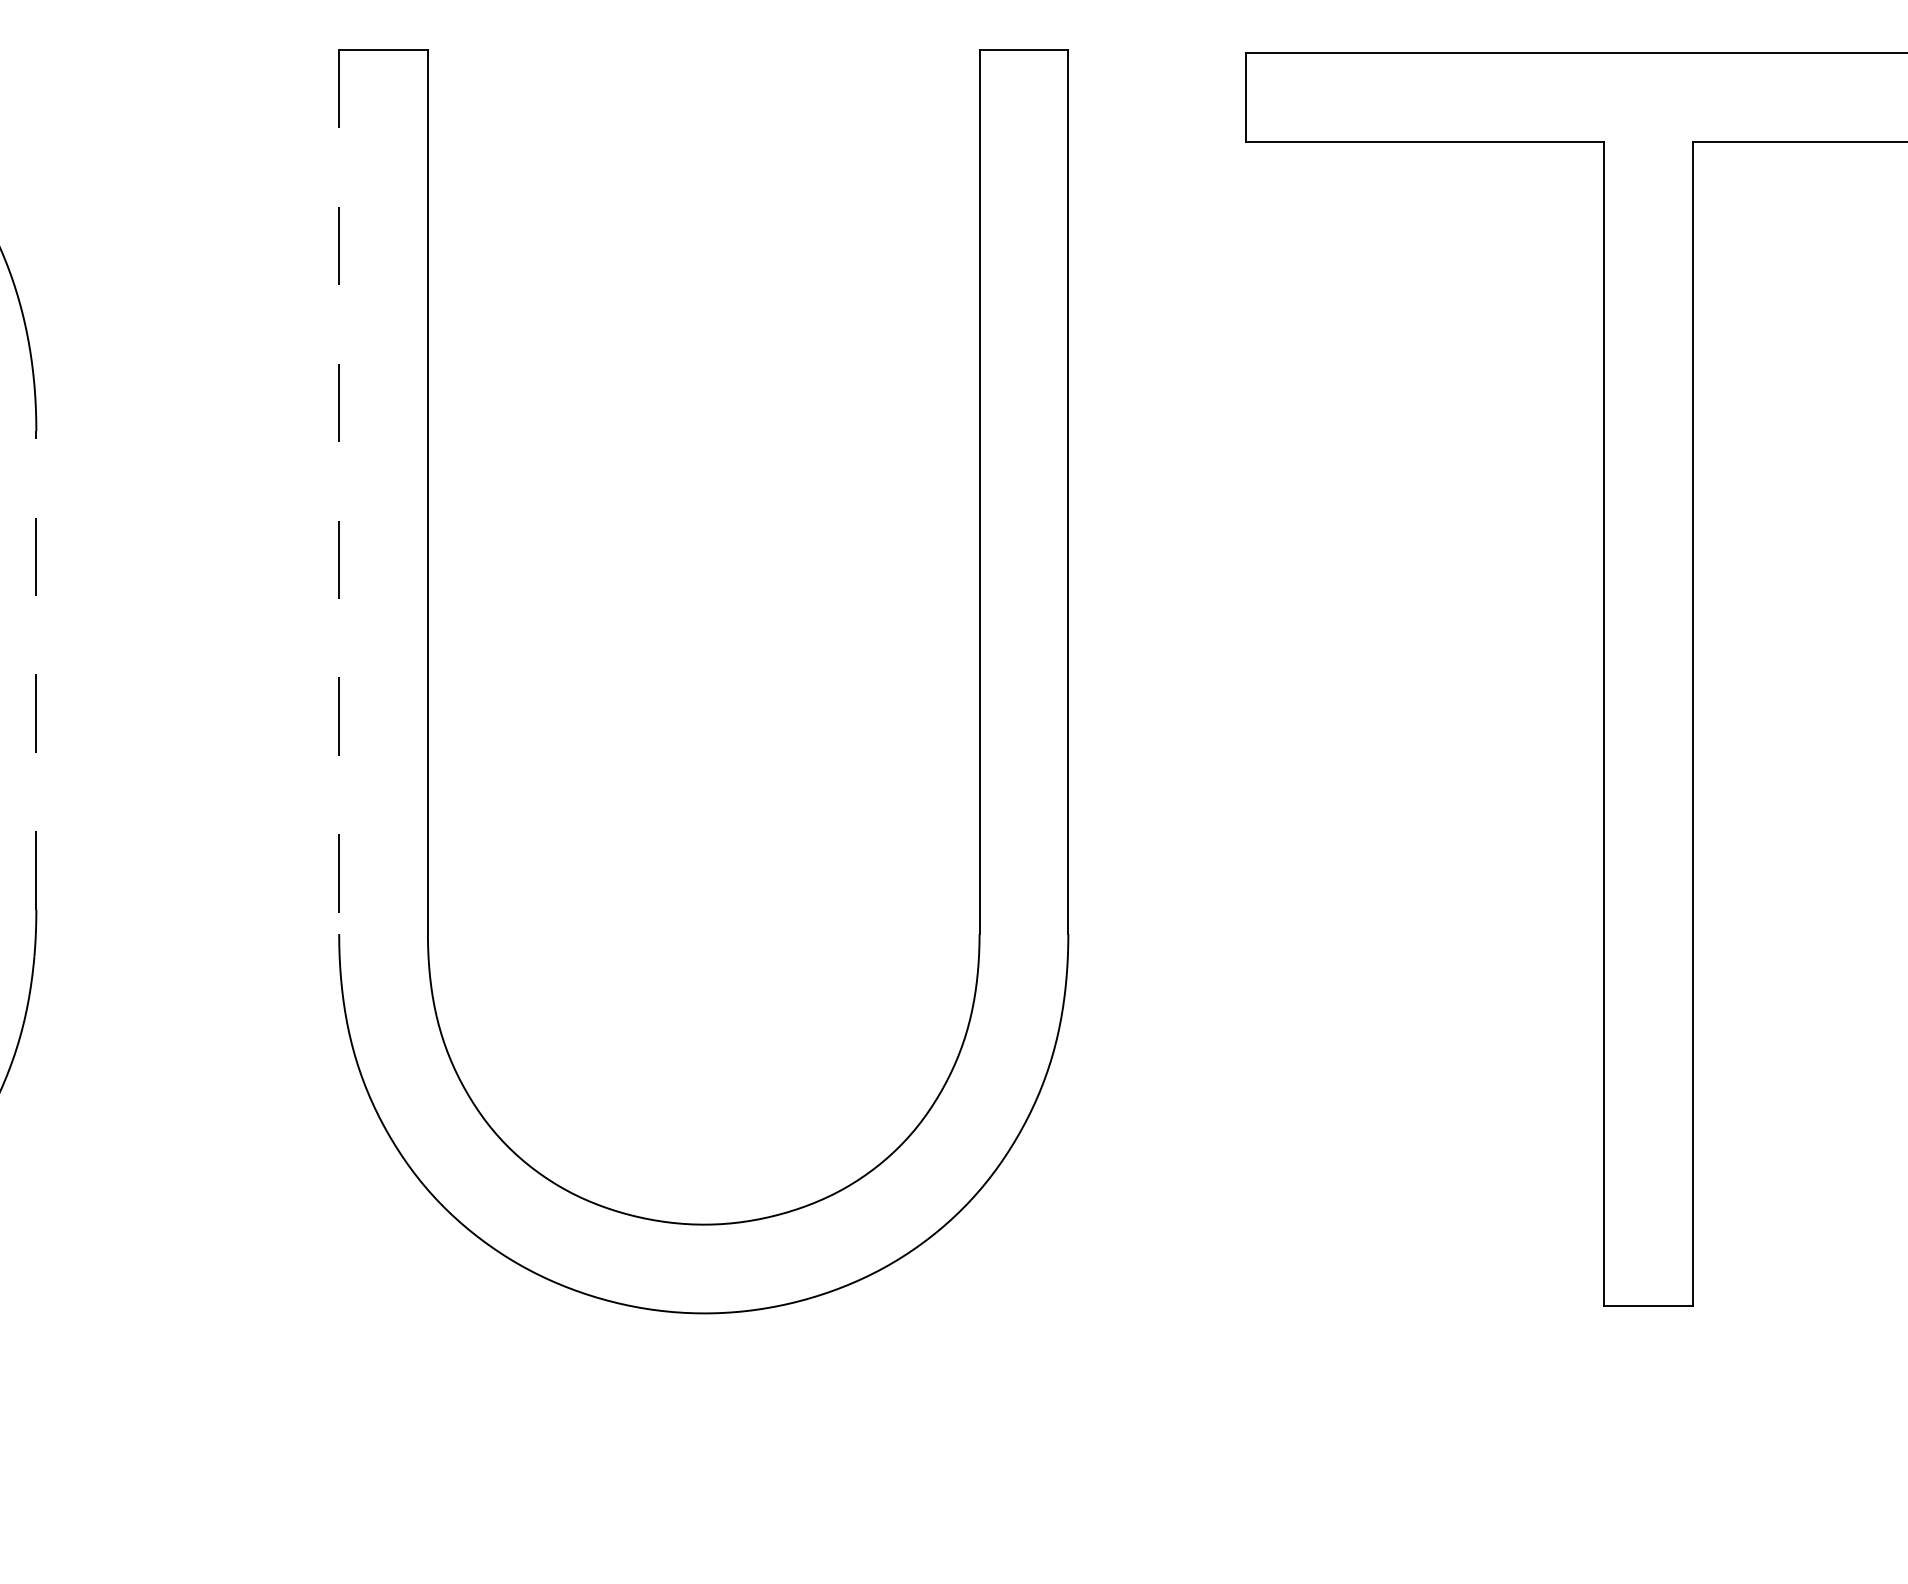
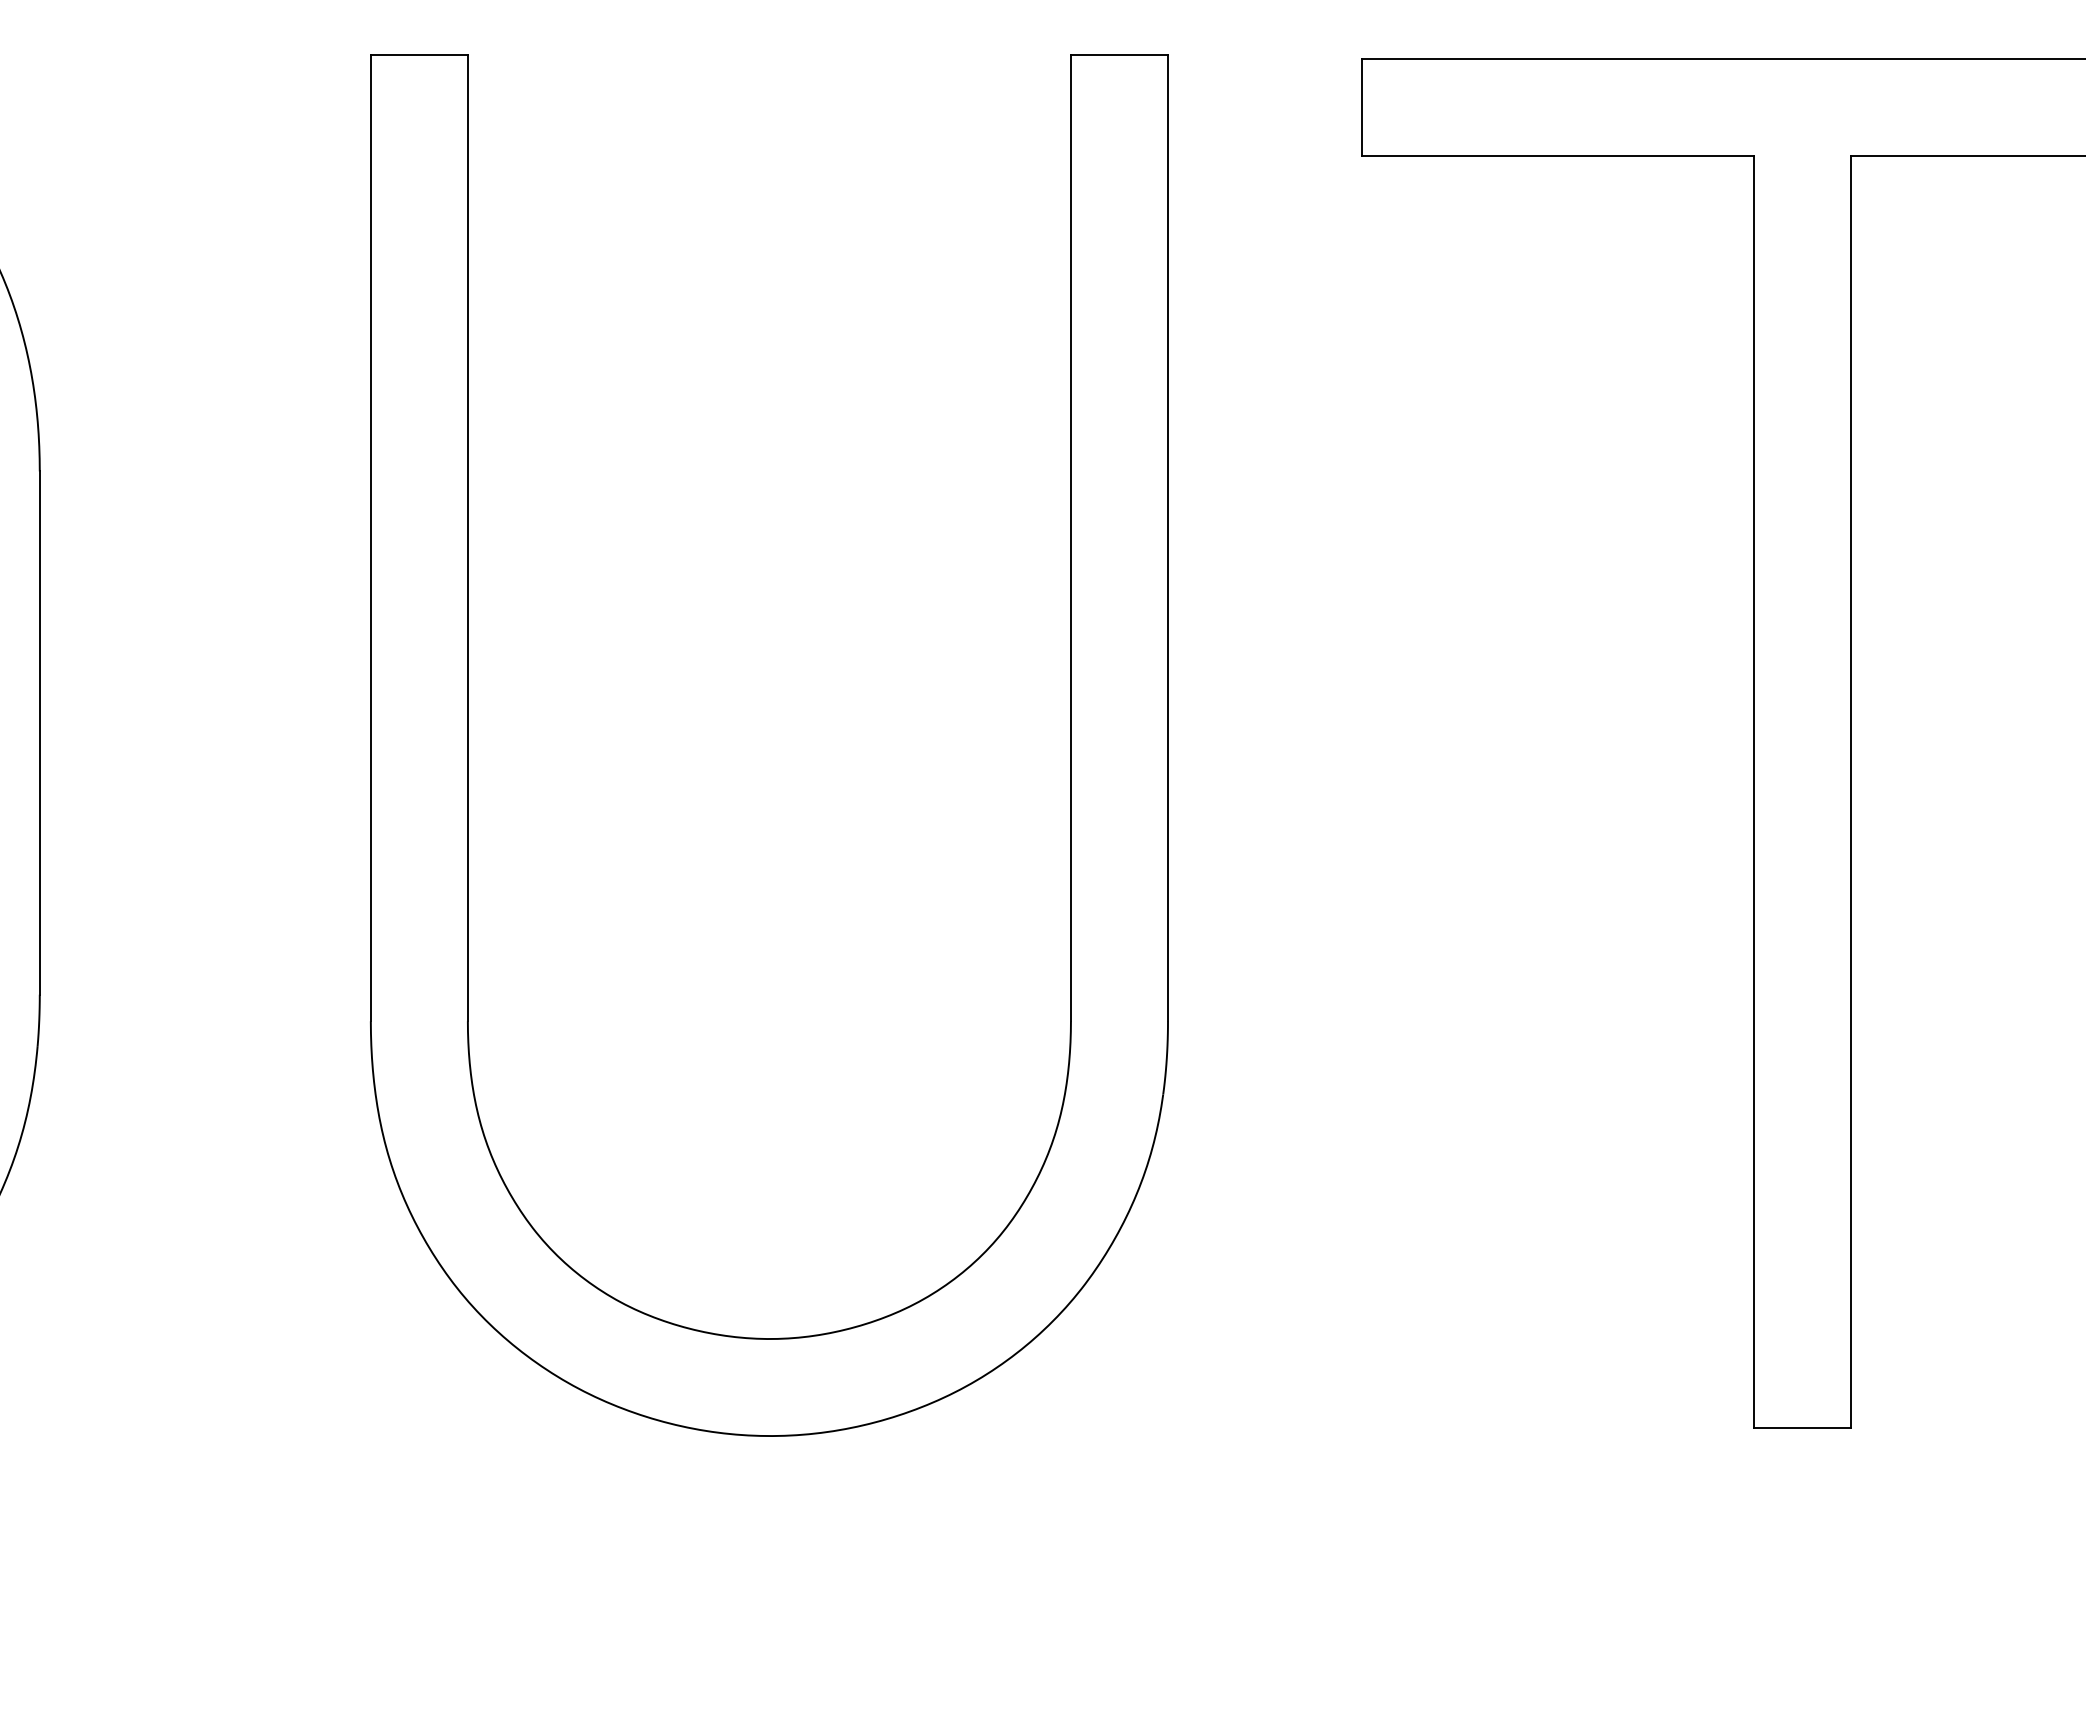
line: (338, 492) -> (370, 538), dashed -> solid
line: (36, 670) -> (39, 733), dashed -> solid

